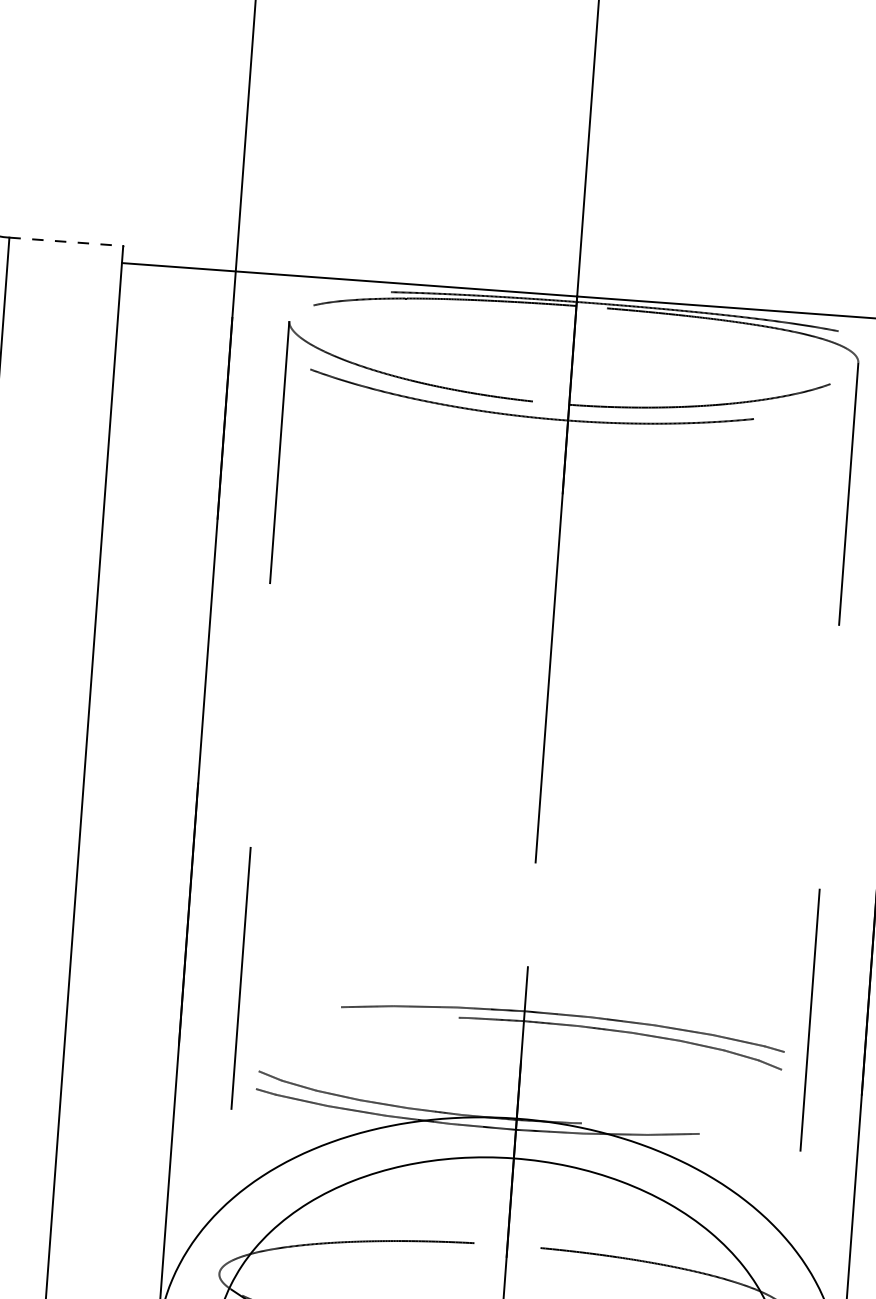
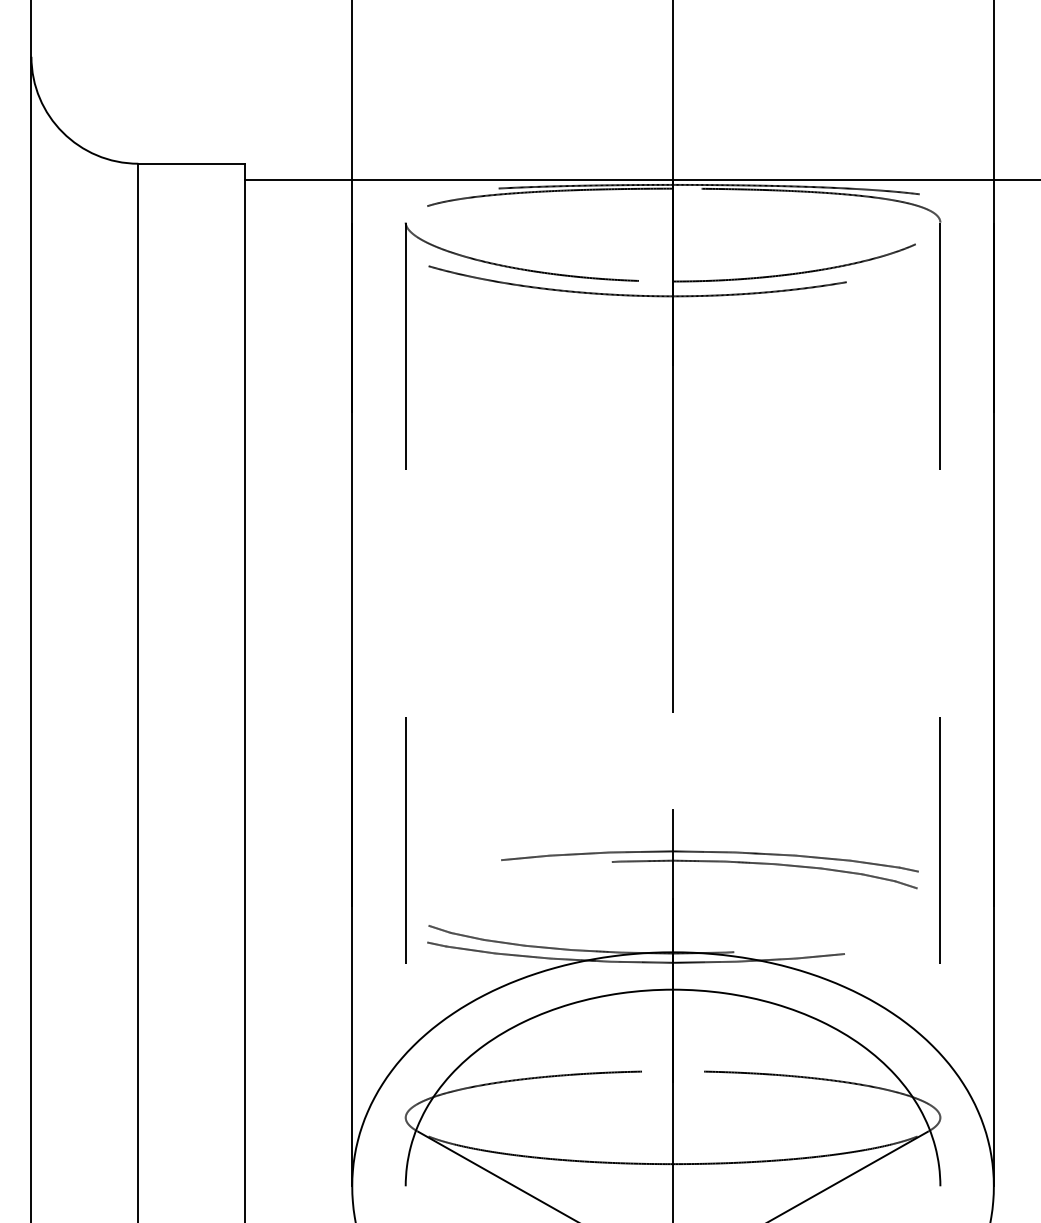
line: (67, 241) -> (192, 163), dashed -> solid

